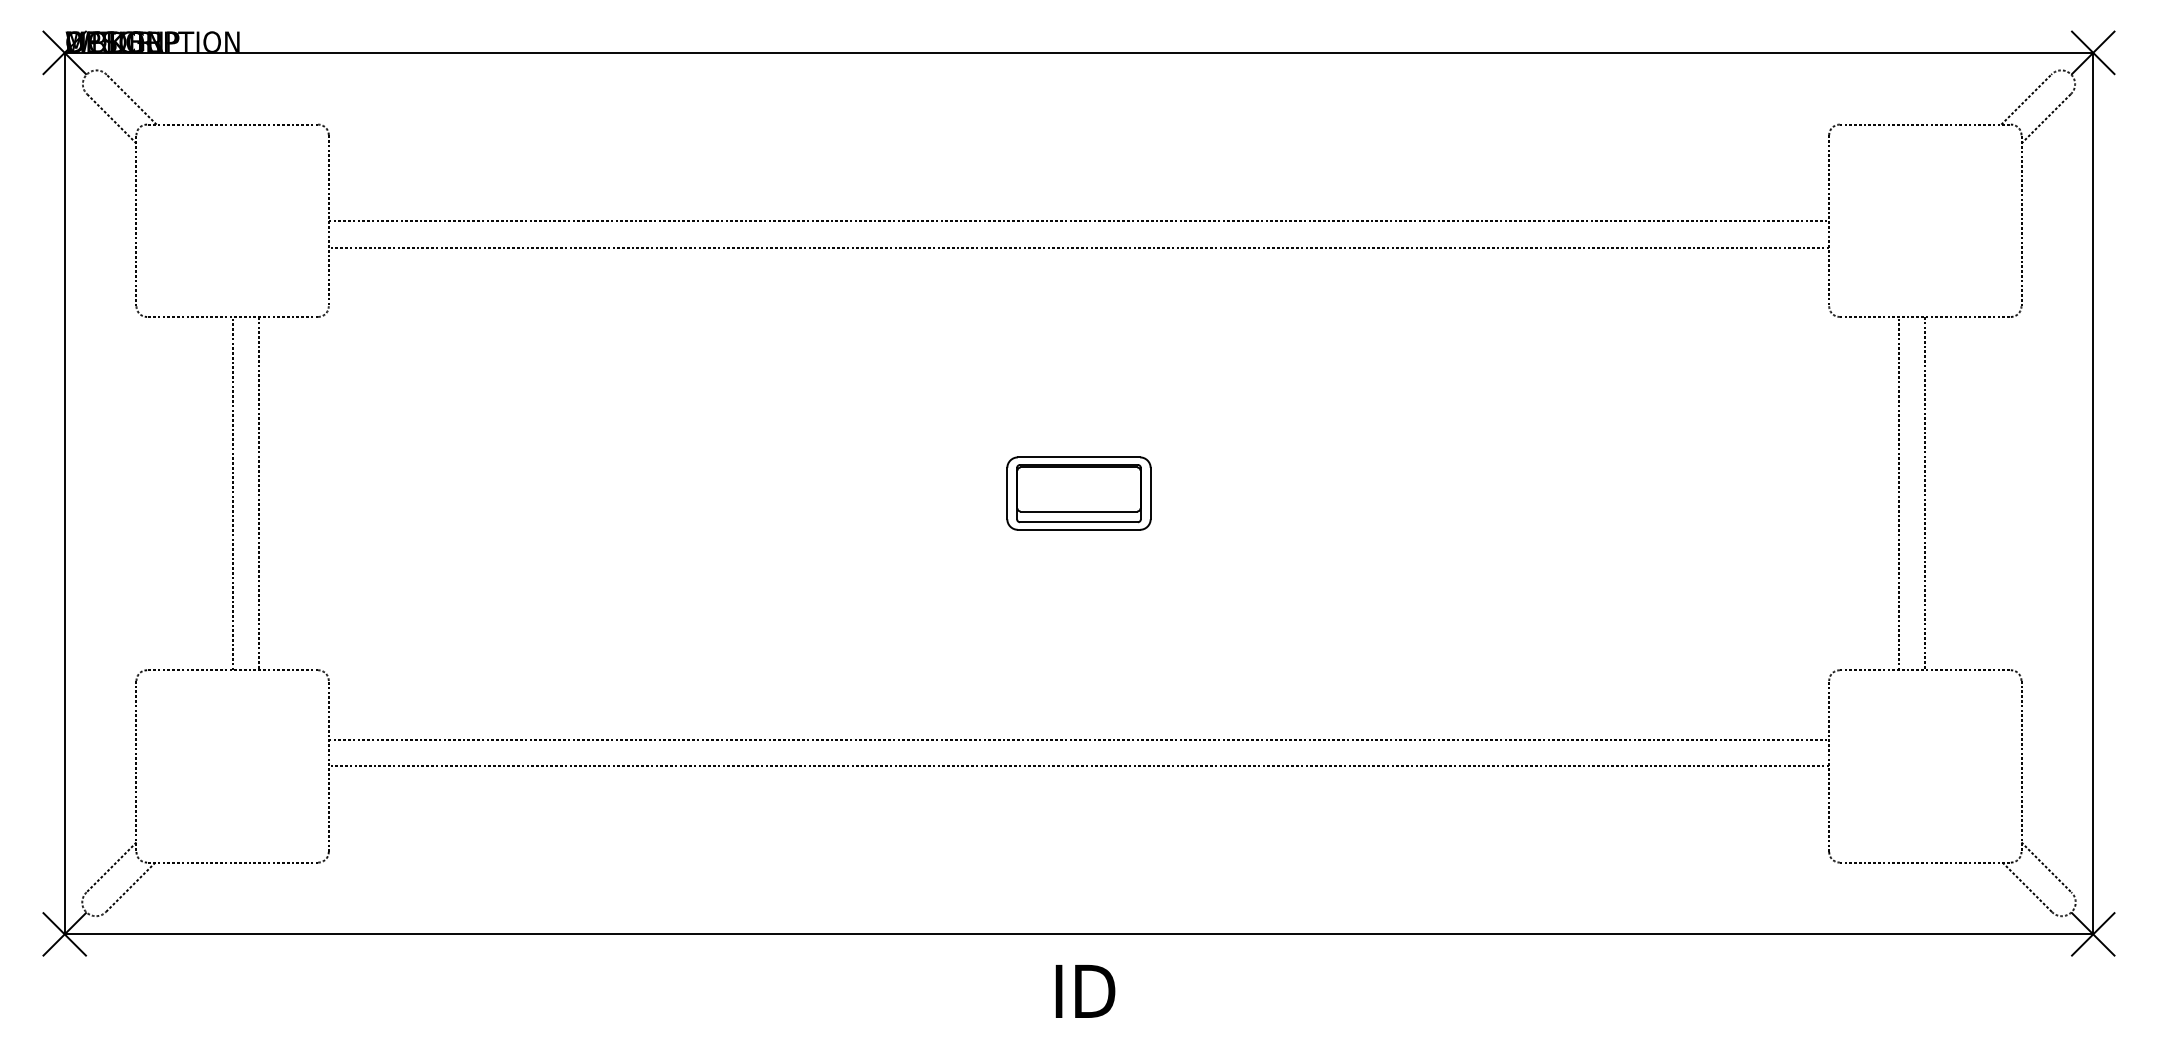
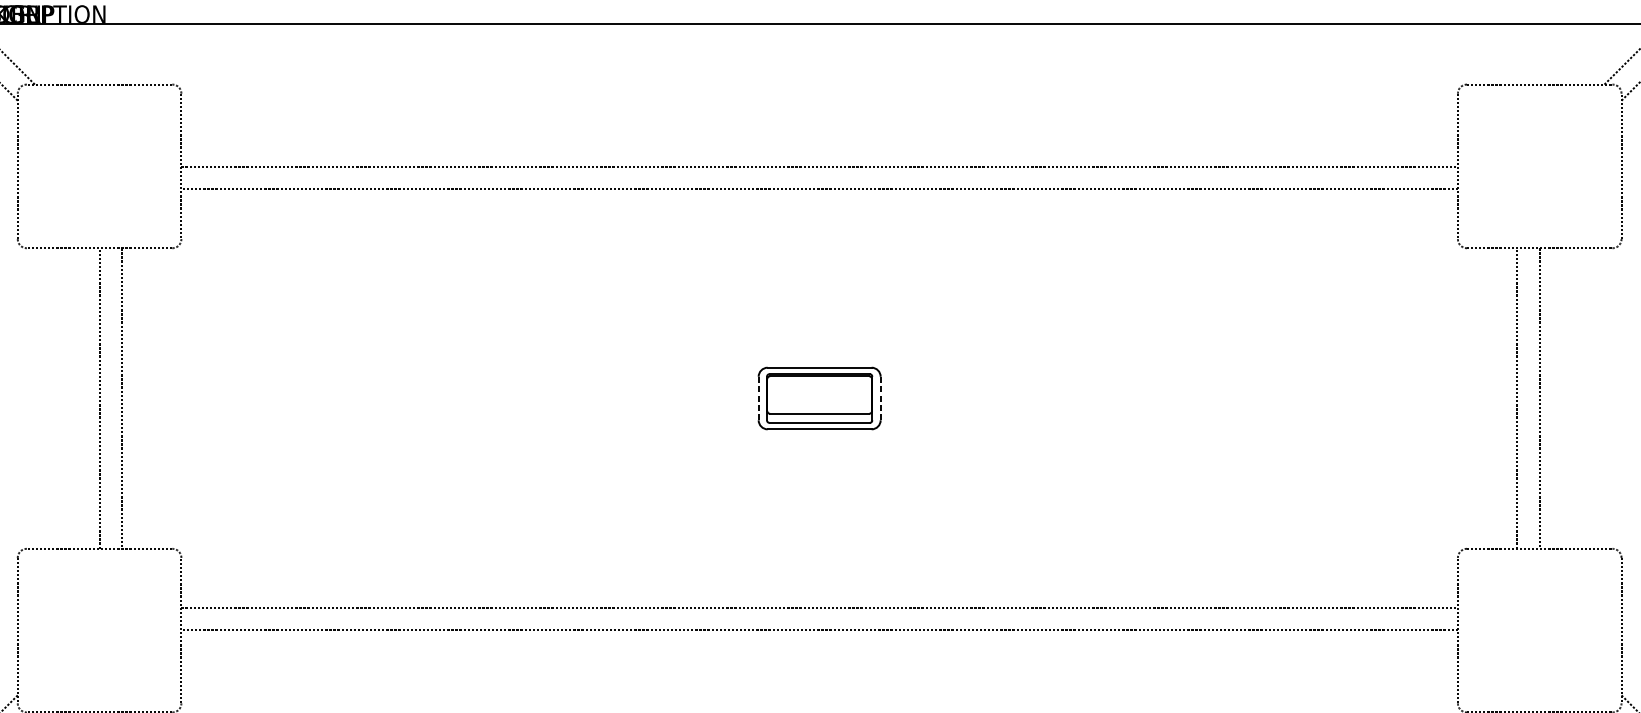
line: (1007, 493) -> (758, 398), solid -> dashed
line: (1150, 493) -> (880, 398), solid -> dashed

